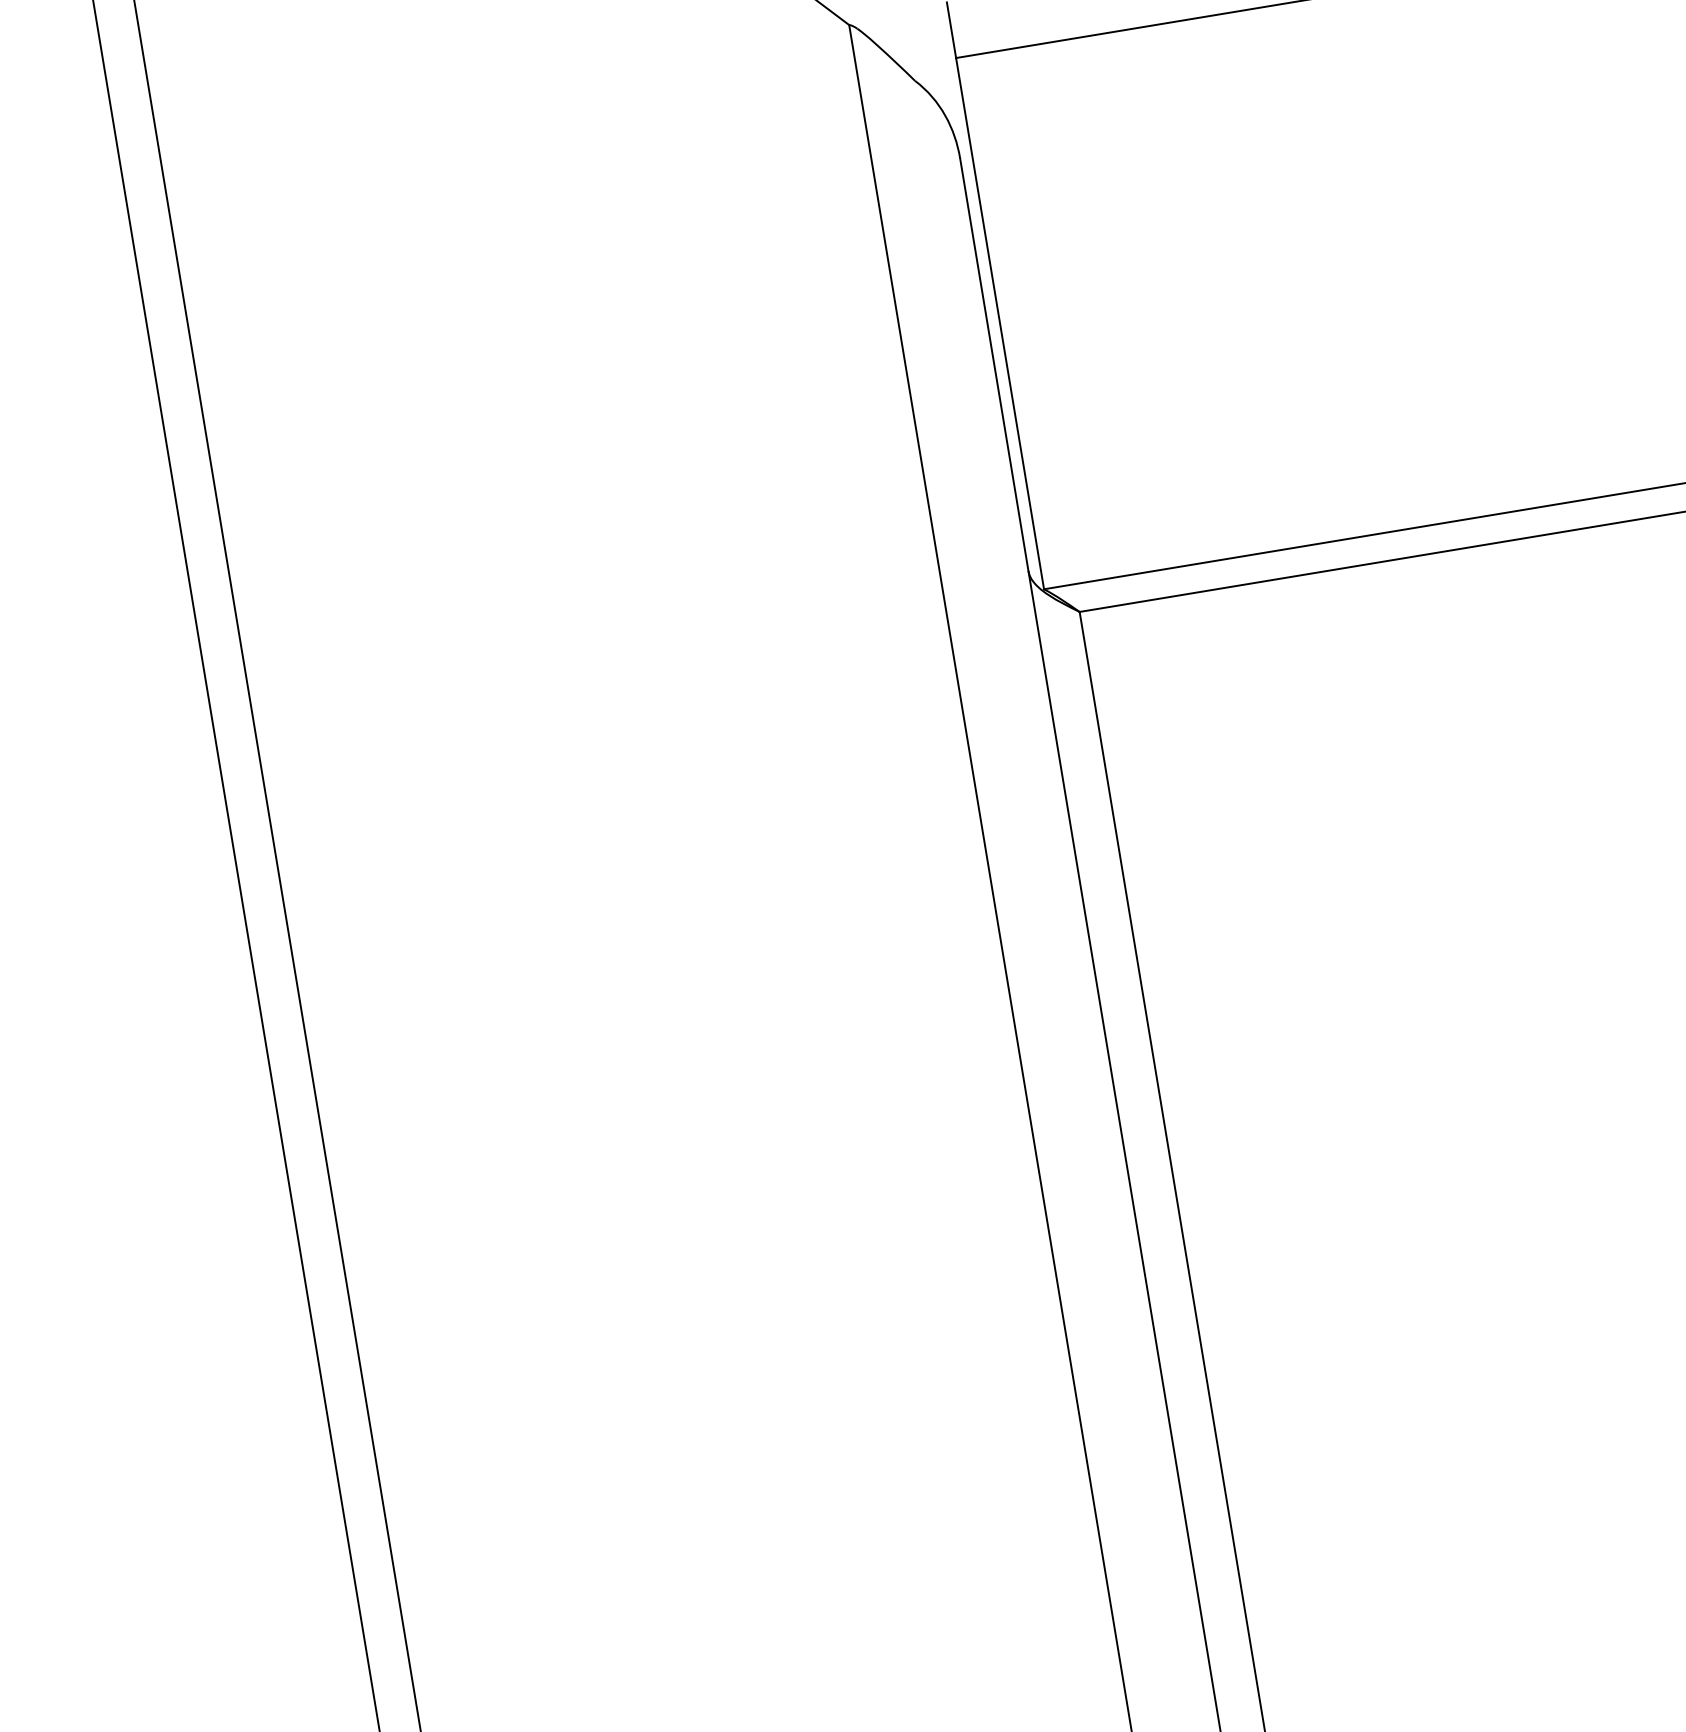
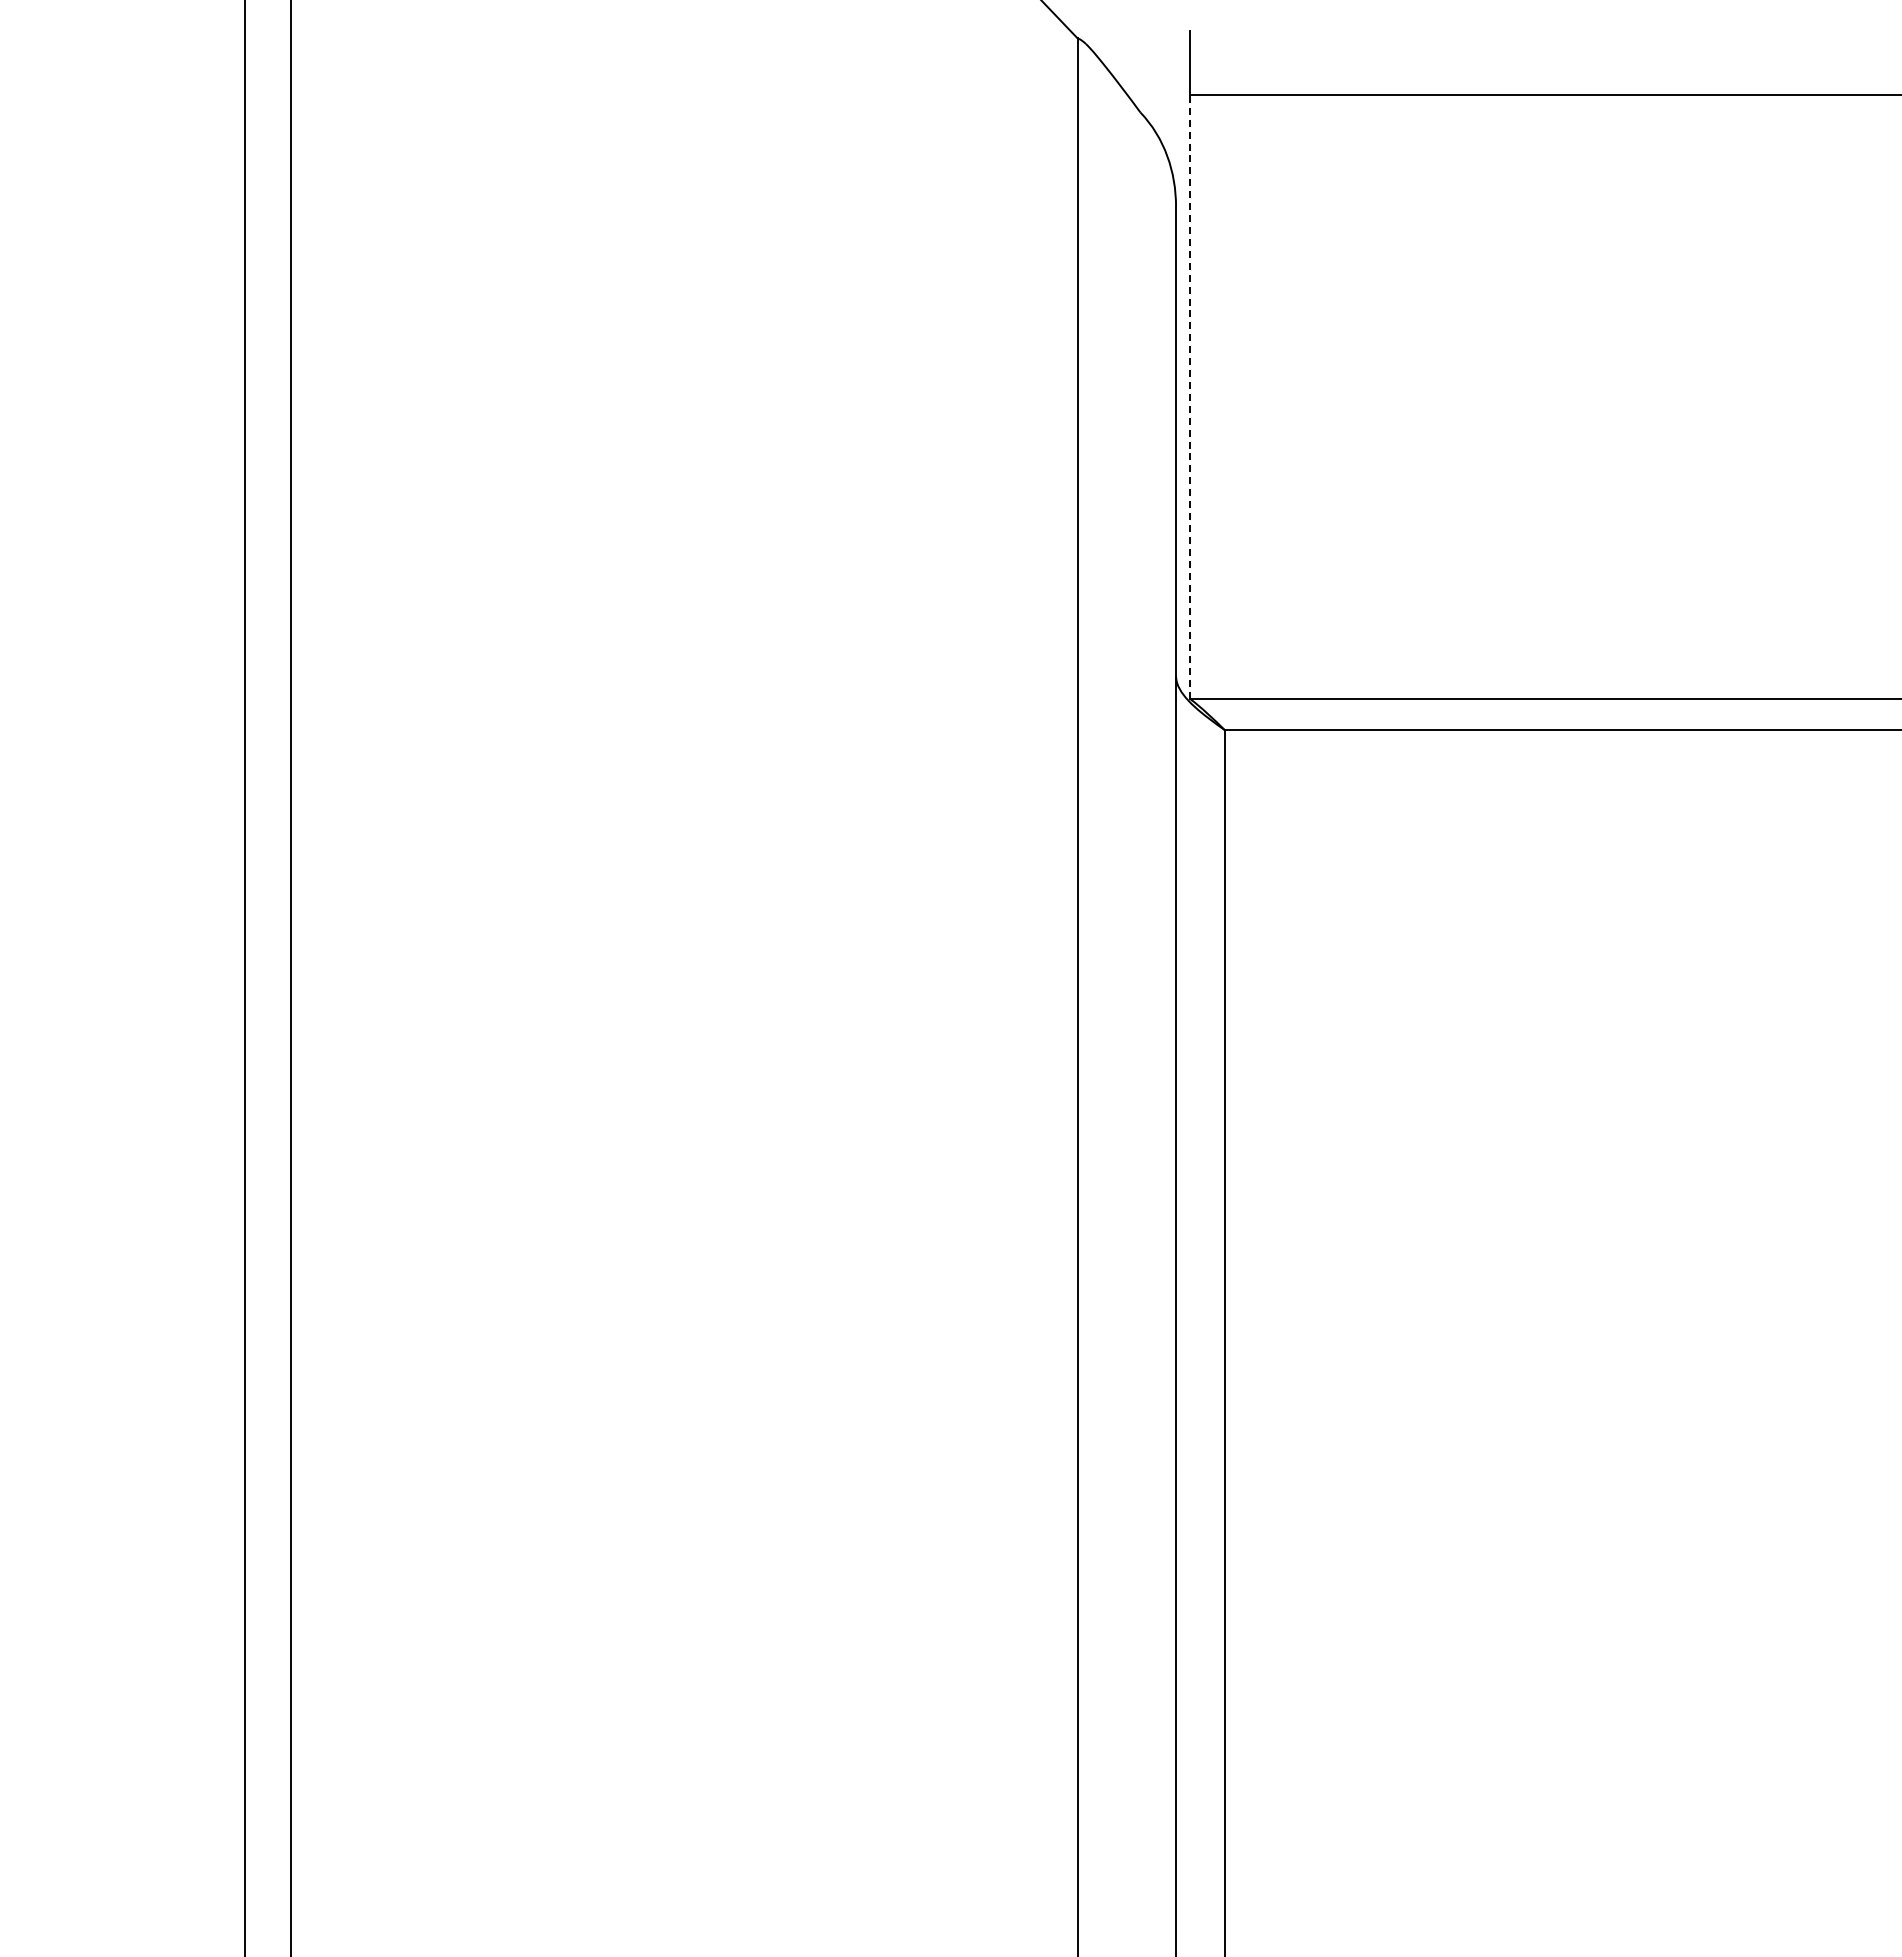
line: (999, 323) -> (1189, 396), solid -> dashed

